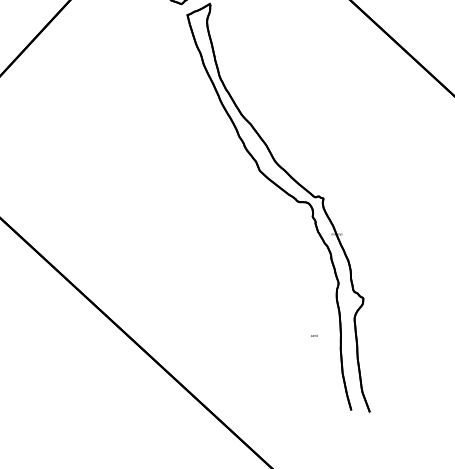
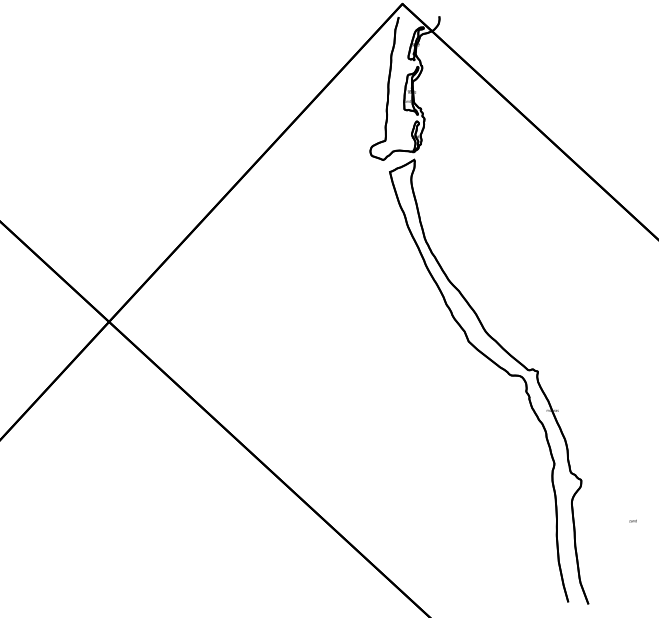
text: (313, 335) -> (632, 520), moved

